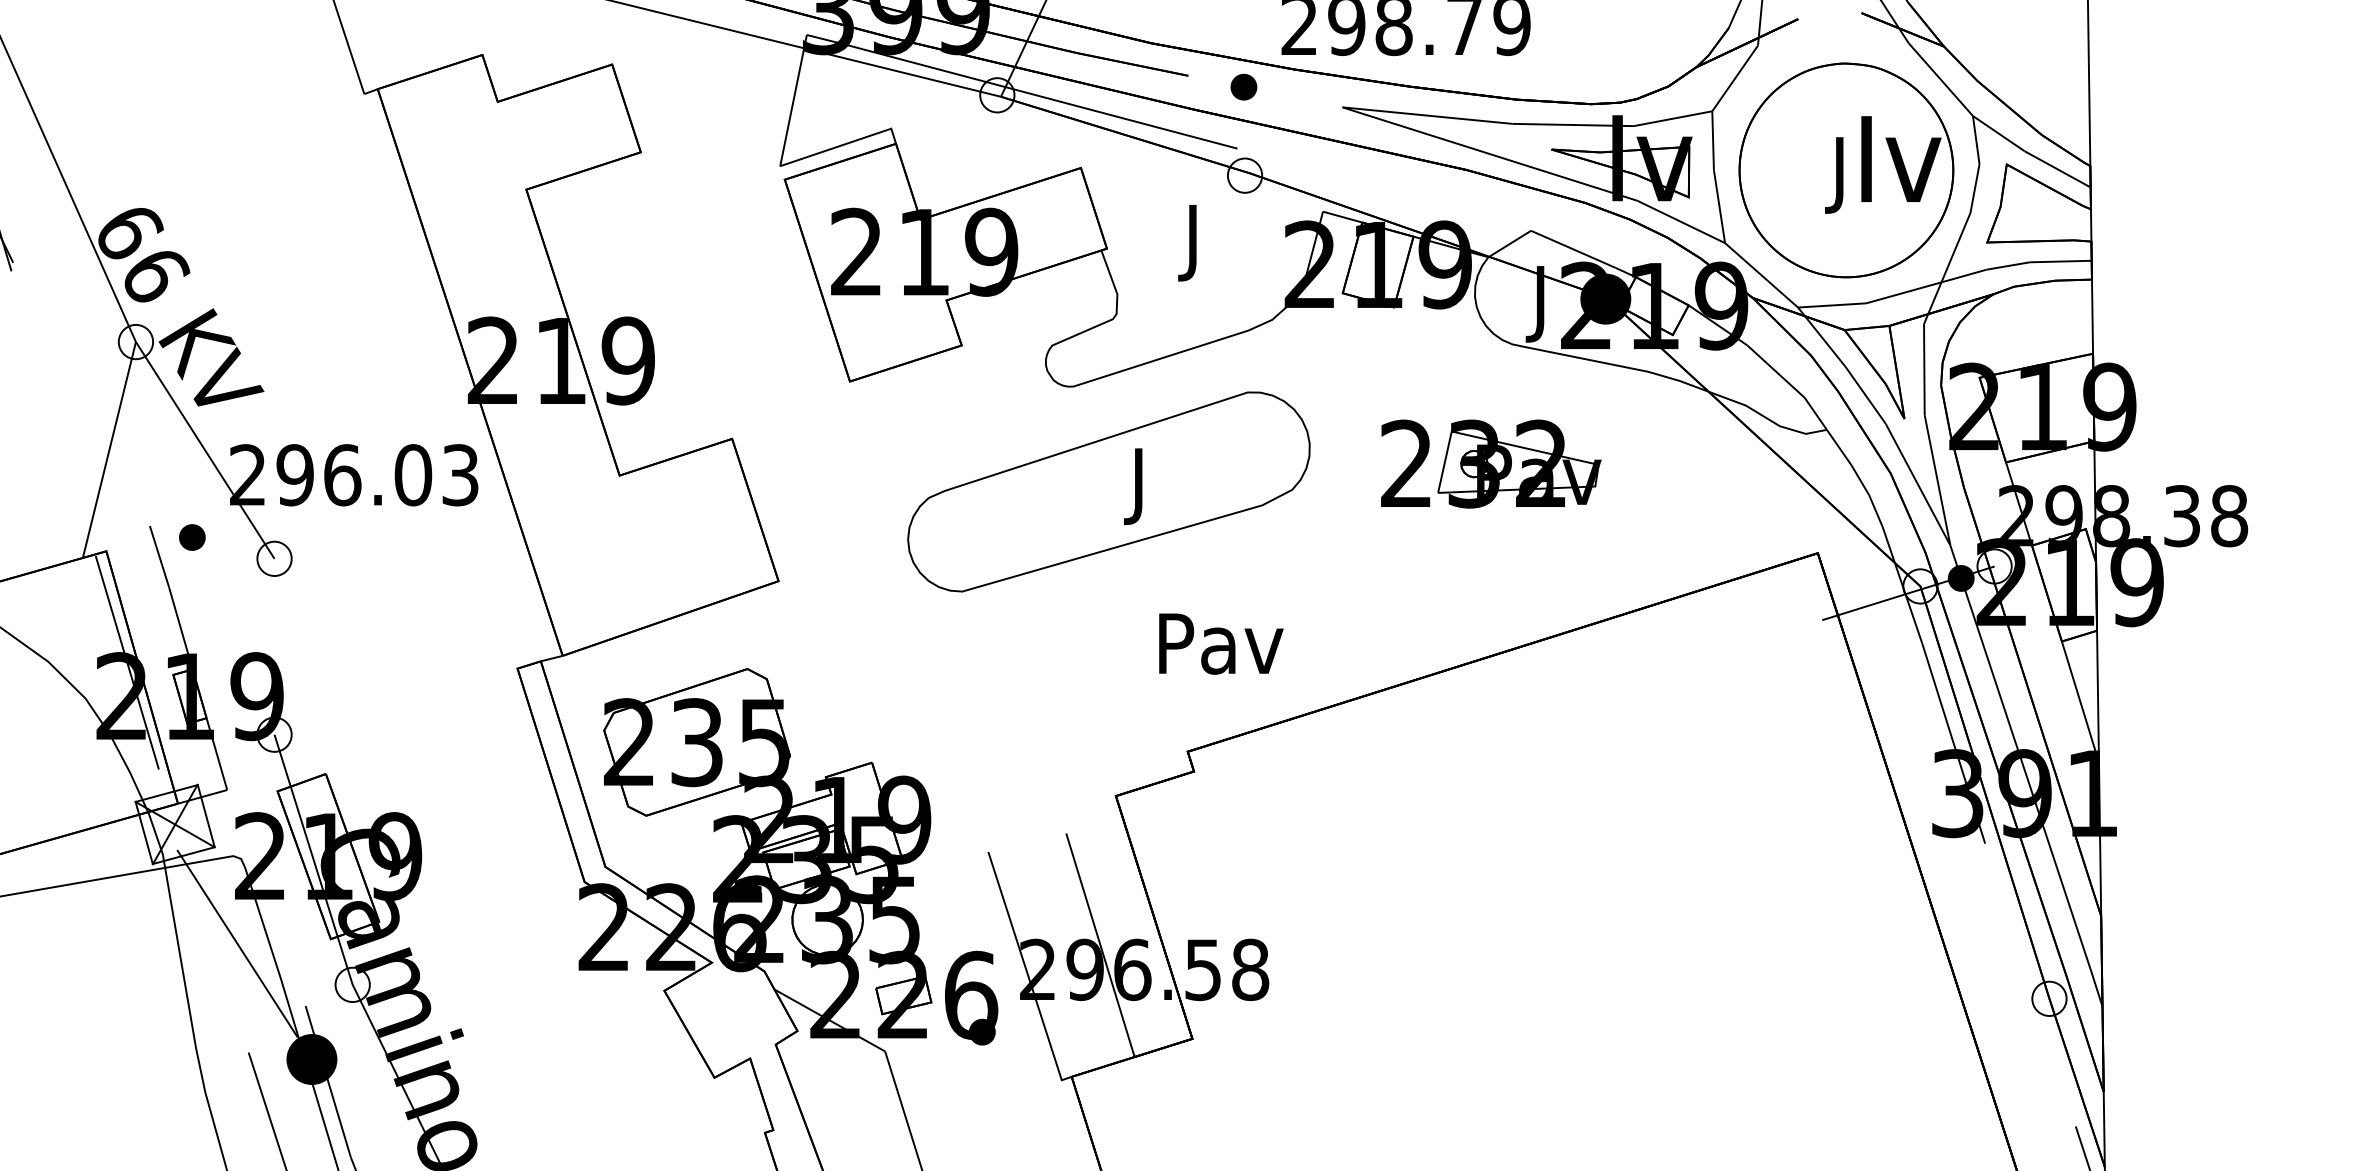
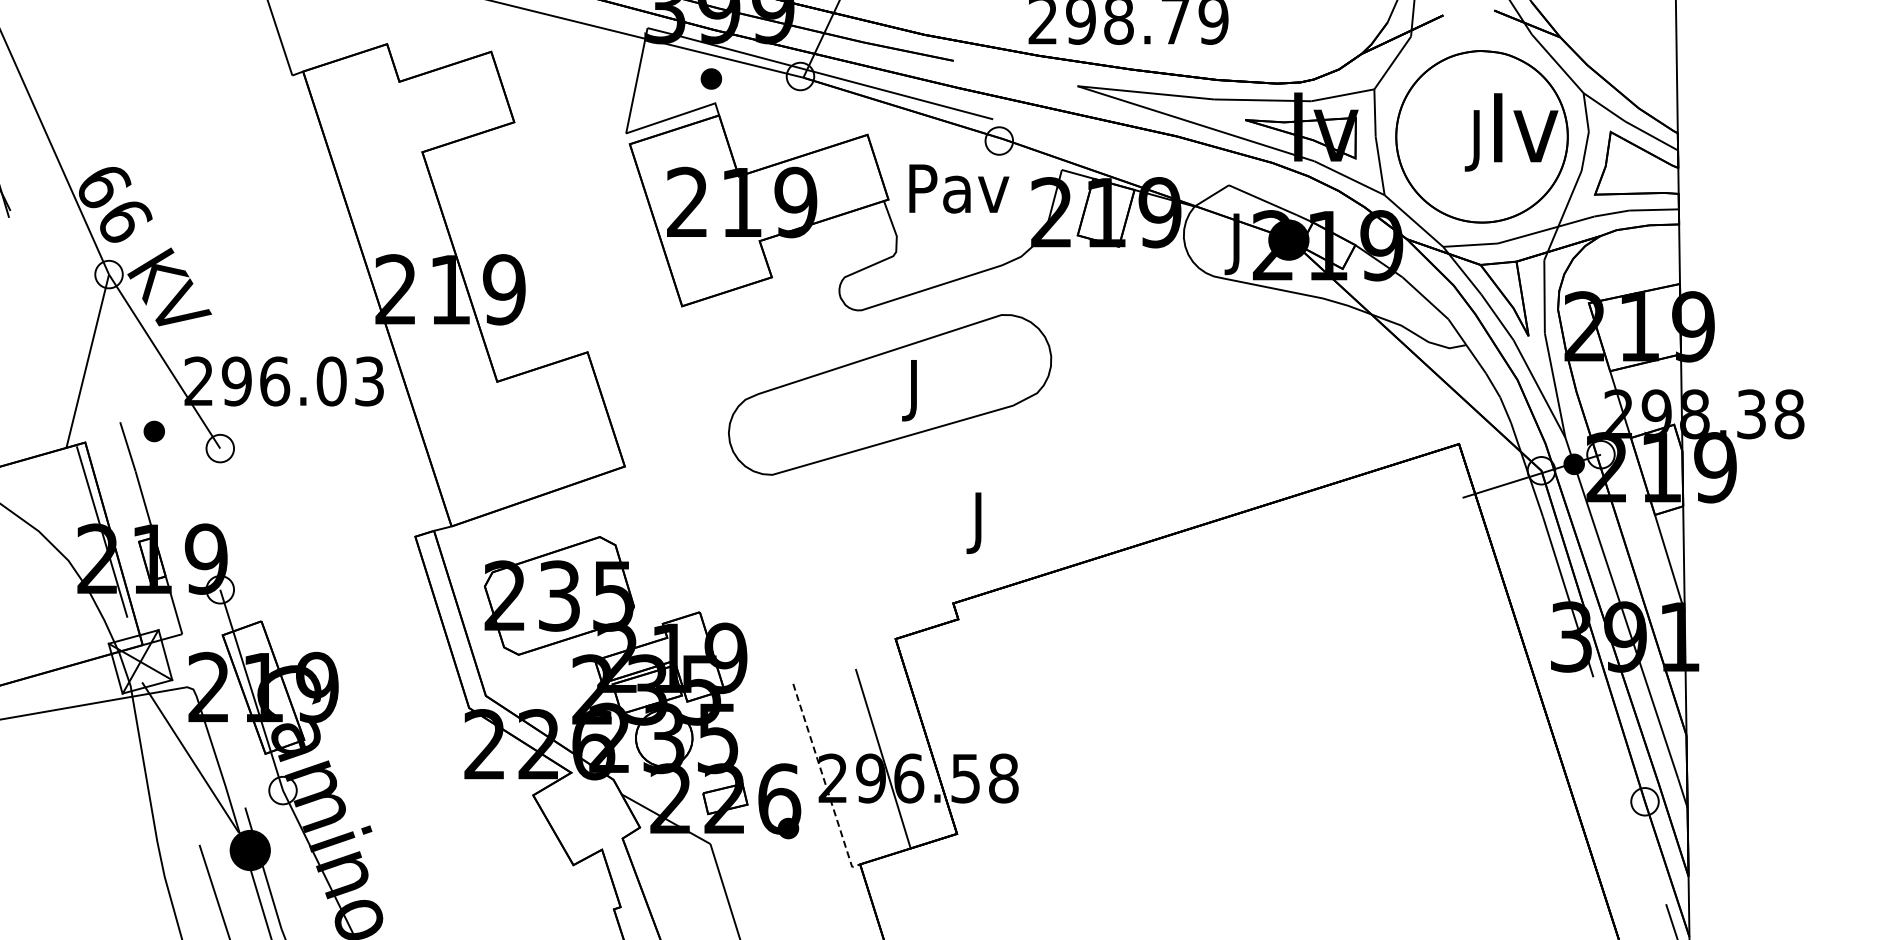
part: (1244, 86) -> (711, 78), moved
text: (1195, 242) -> (959, 194), J -> Pav
part: (1490, 464) -> (1196, 372), removed
text: (1221, 650) -> (980, 522), Pav -> J
line: (1027, 972) -> (824, 780), solid -> dashed

